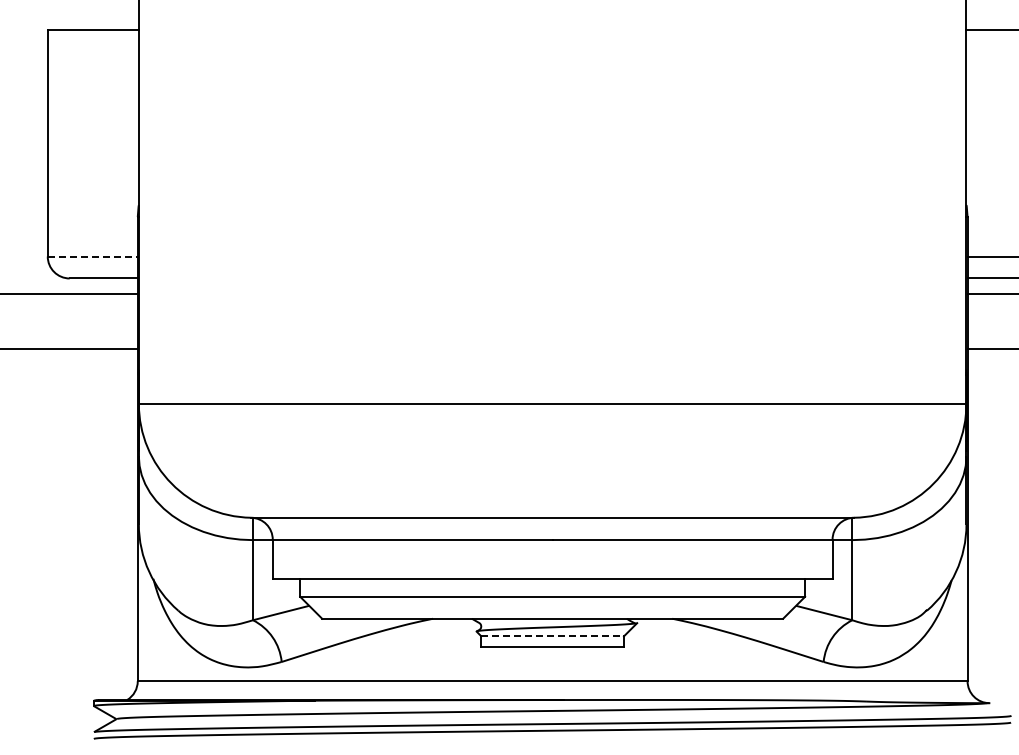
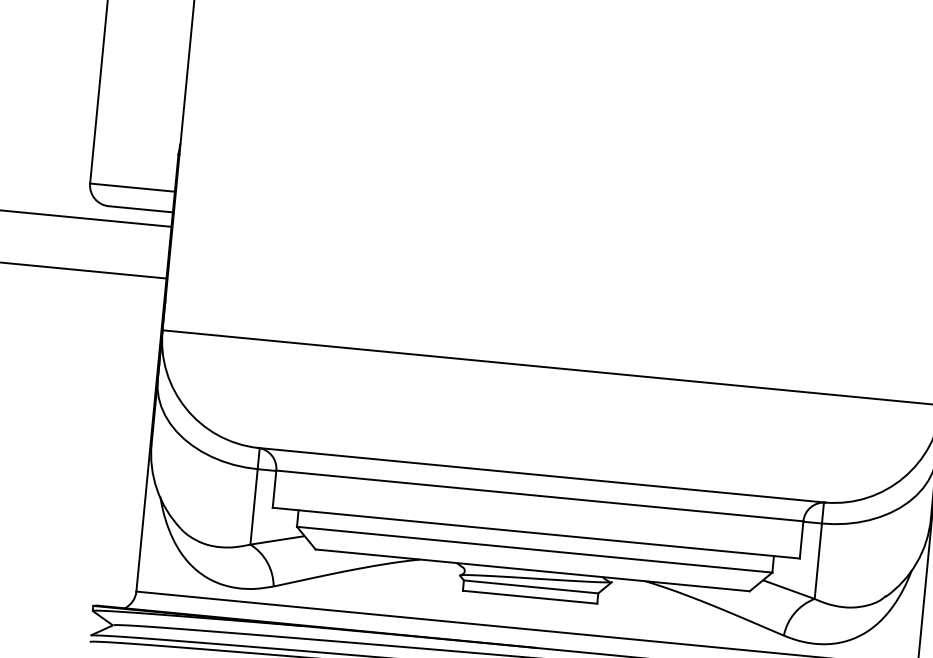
line: (93, 256) -> (133, 187), dashed -> solid
line: (553, 636) -> (531, 587), dashed -> solid

